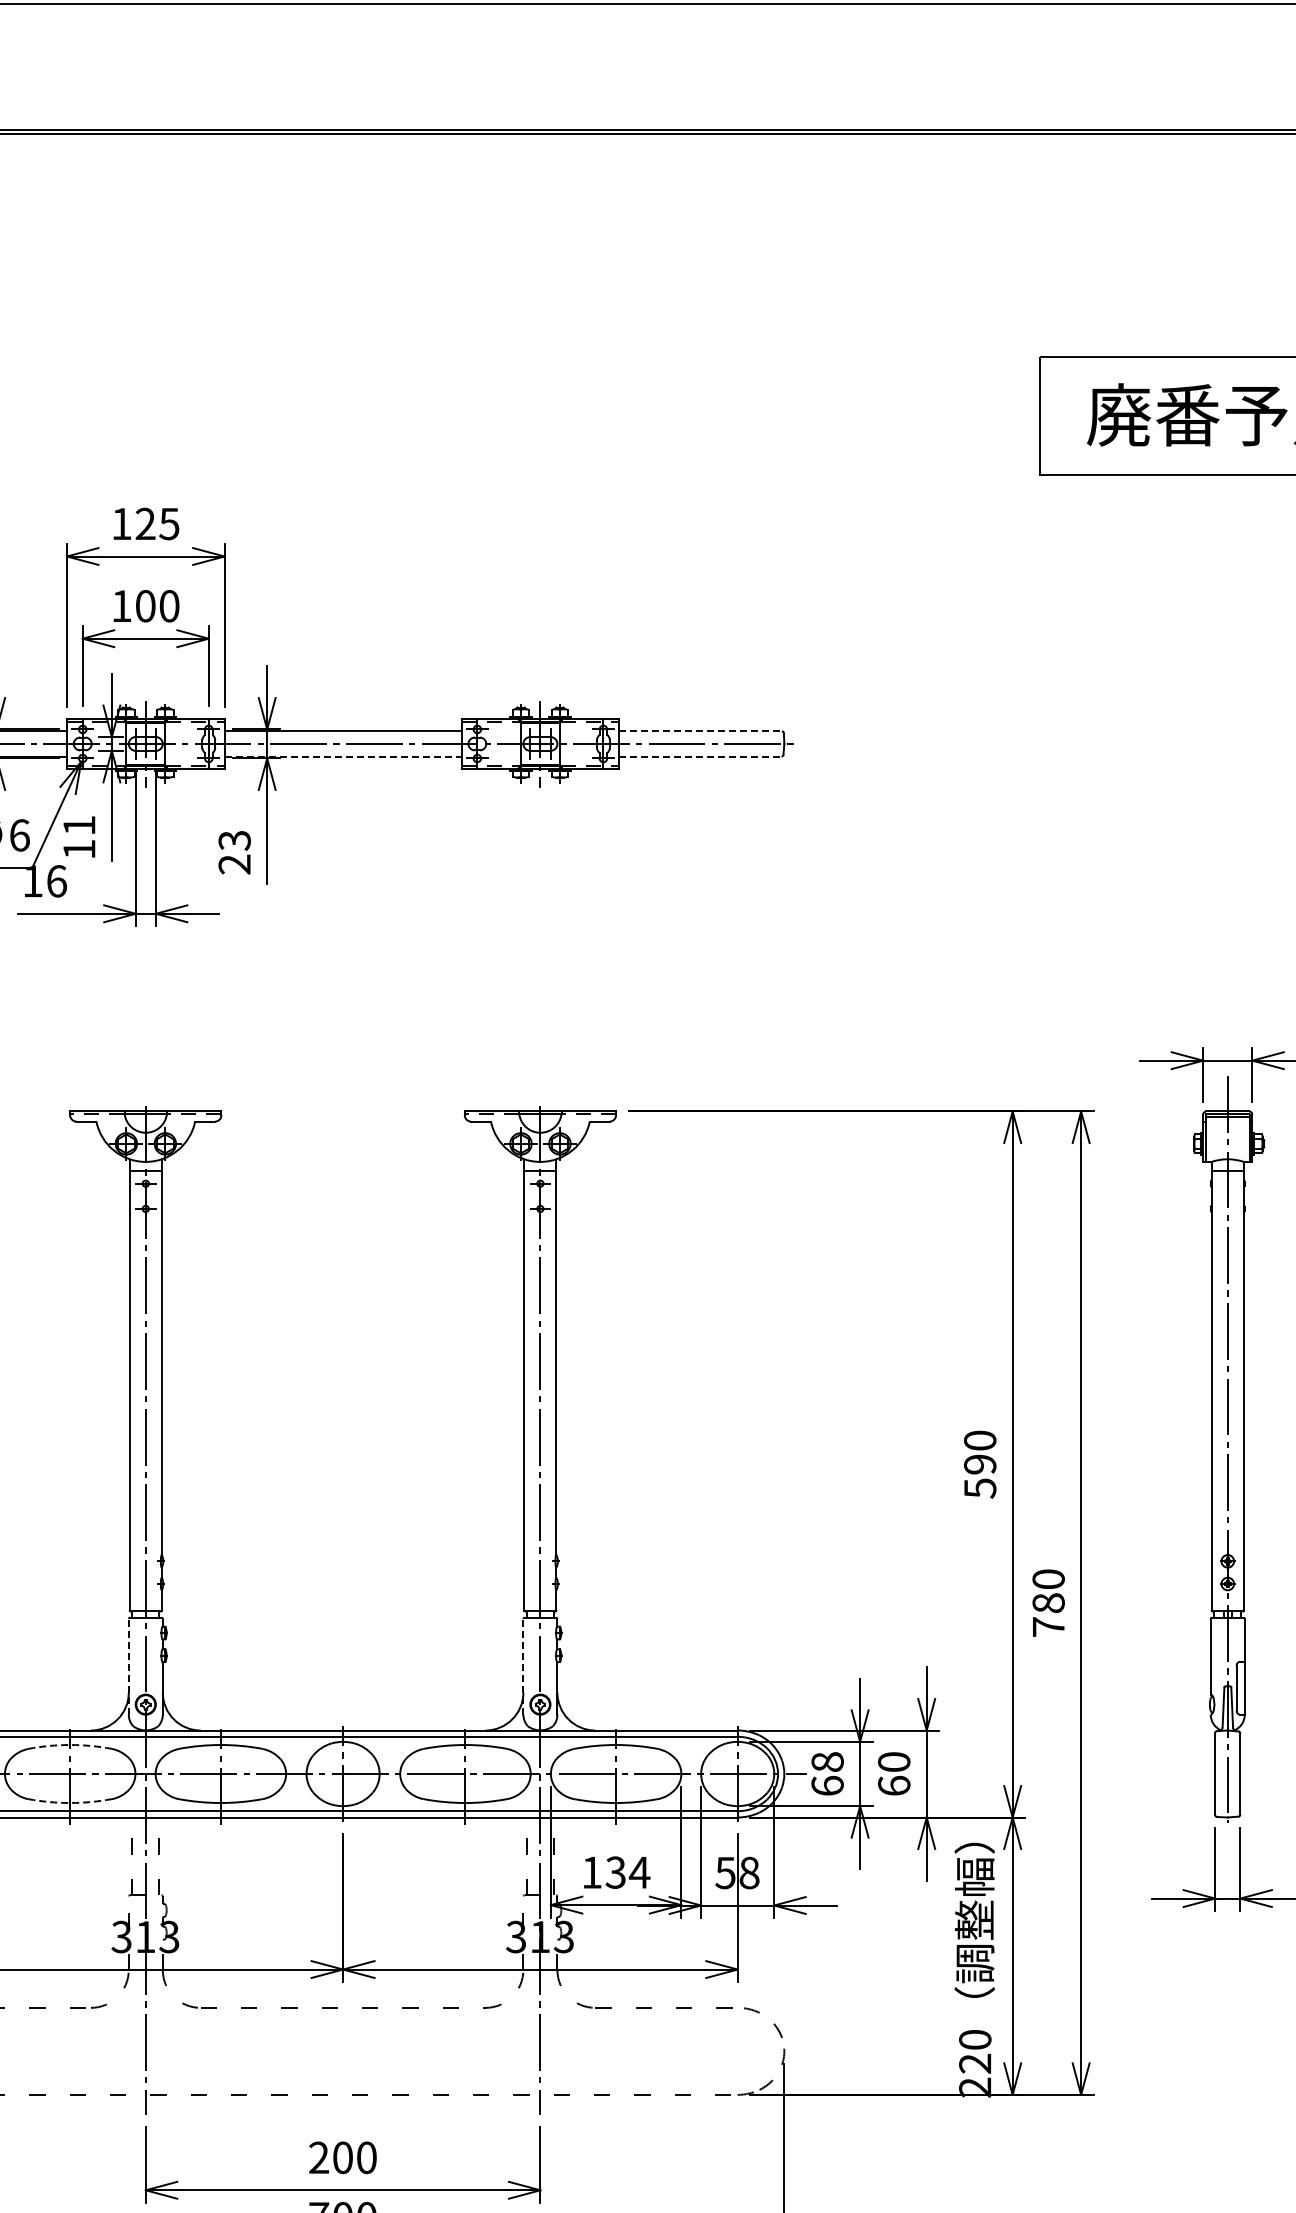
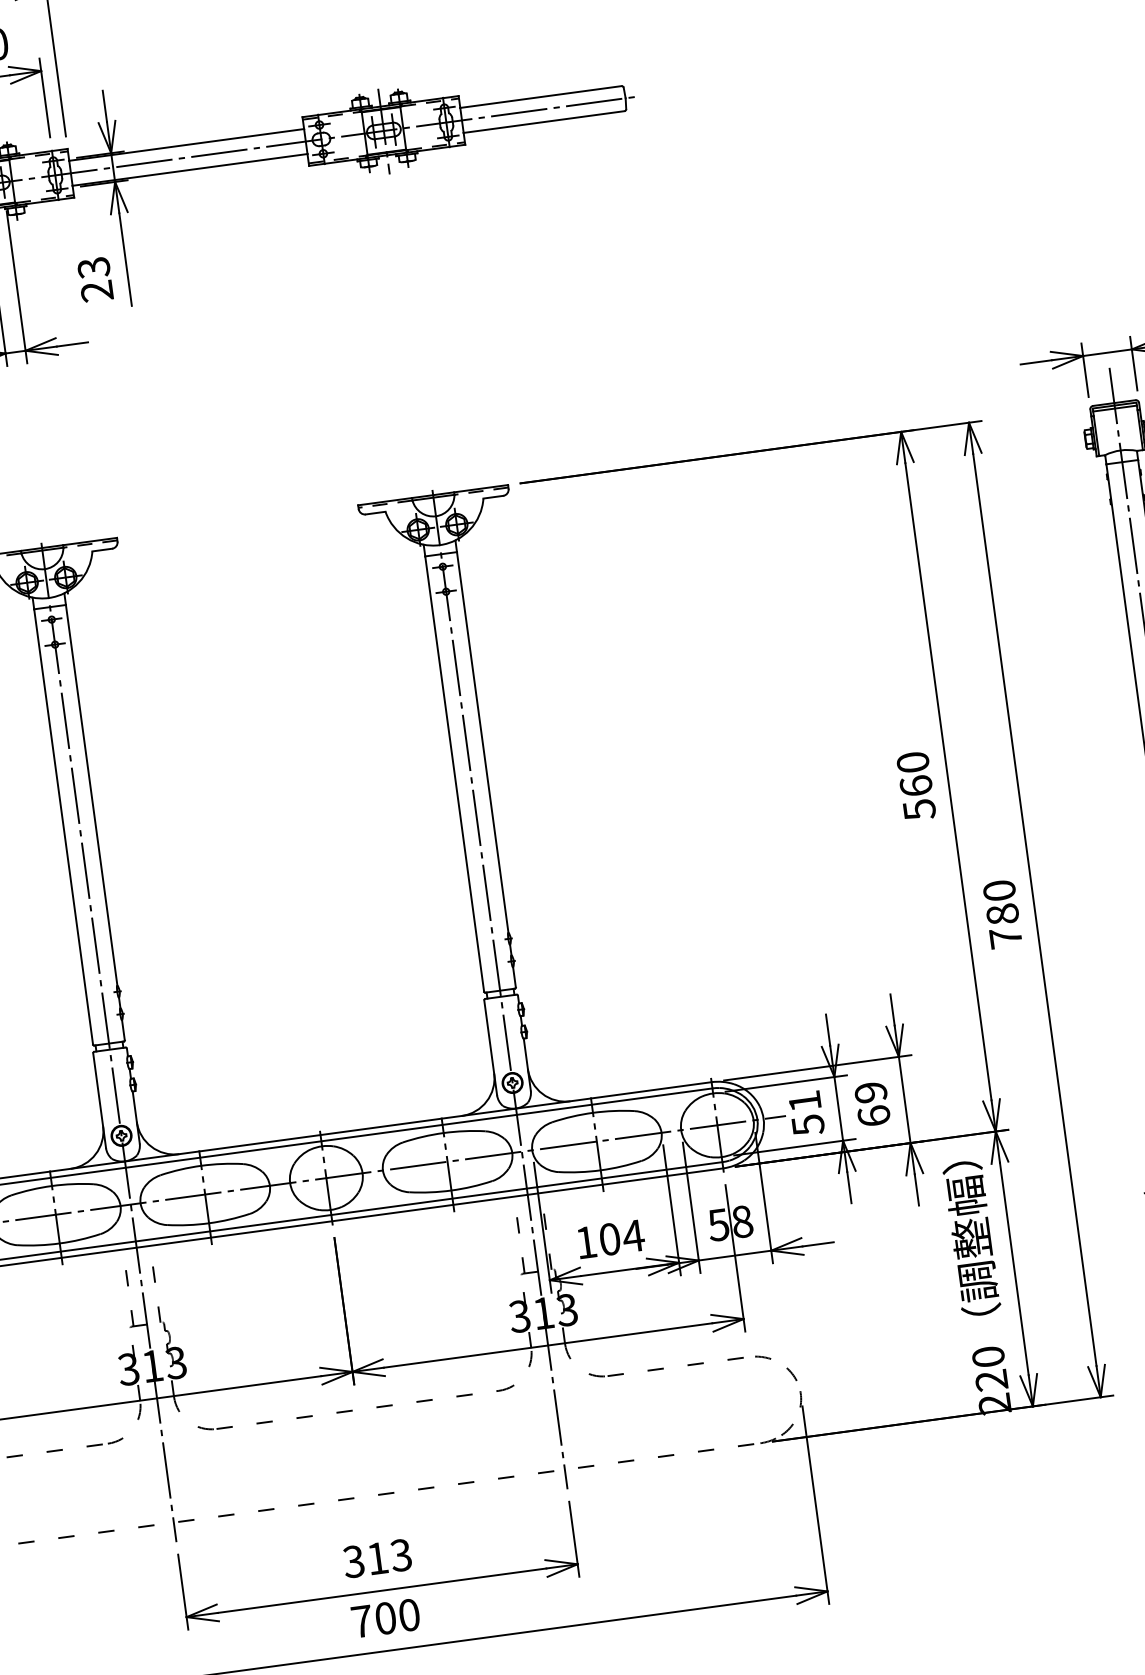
line: (701, 731) -> (541, 97), dashed -> solid
line: (343, 756) -> (190, 169), dashed -> solid
line: (700, 756) -> (544, 121), dashed -> solid
text: (980, 1464) -> (916, 786), 590 -> 560
line: (128, 1666) -> (99, 1100), dashed -> solid
line: (523, 1666) -> (490, 1047), dashed -> solid
arc: (70, 1745) -> (52, 1186), dashed -> solid
text: (894, 1762) -> (871, 1092), 60 -> 69
text: (827, 1774) -> (806, 1113), 68 -> 51
arc: (70, 1803) -> (60, 1243), dashed -> solid
text: (615, 1872) -> (609, 1239), 134 -> 104
text: (342, 2157) -> (377, 1558), 200 -> 313

